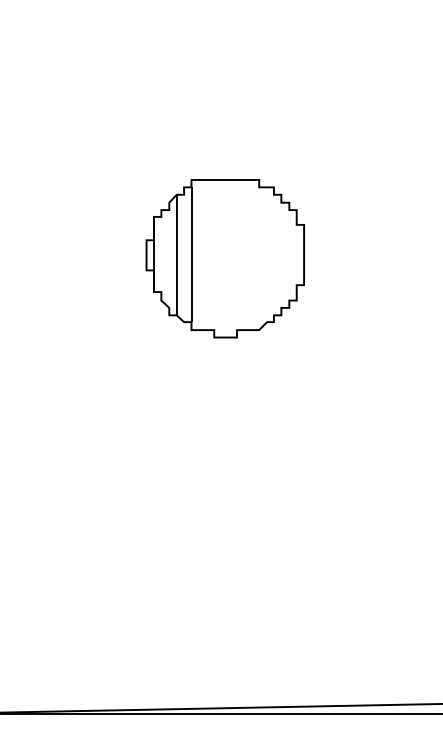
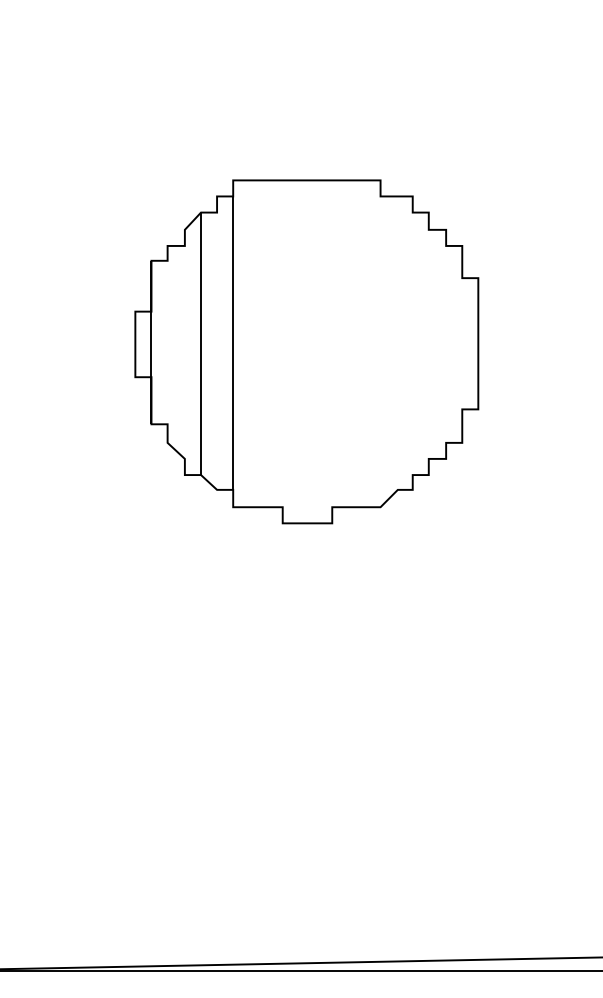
part: (225, 258) -> (306, 351), size x1.6

